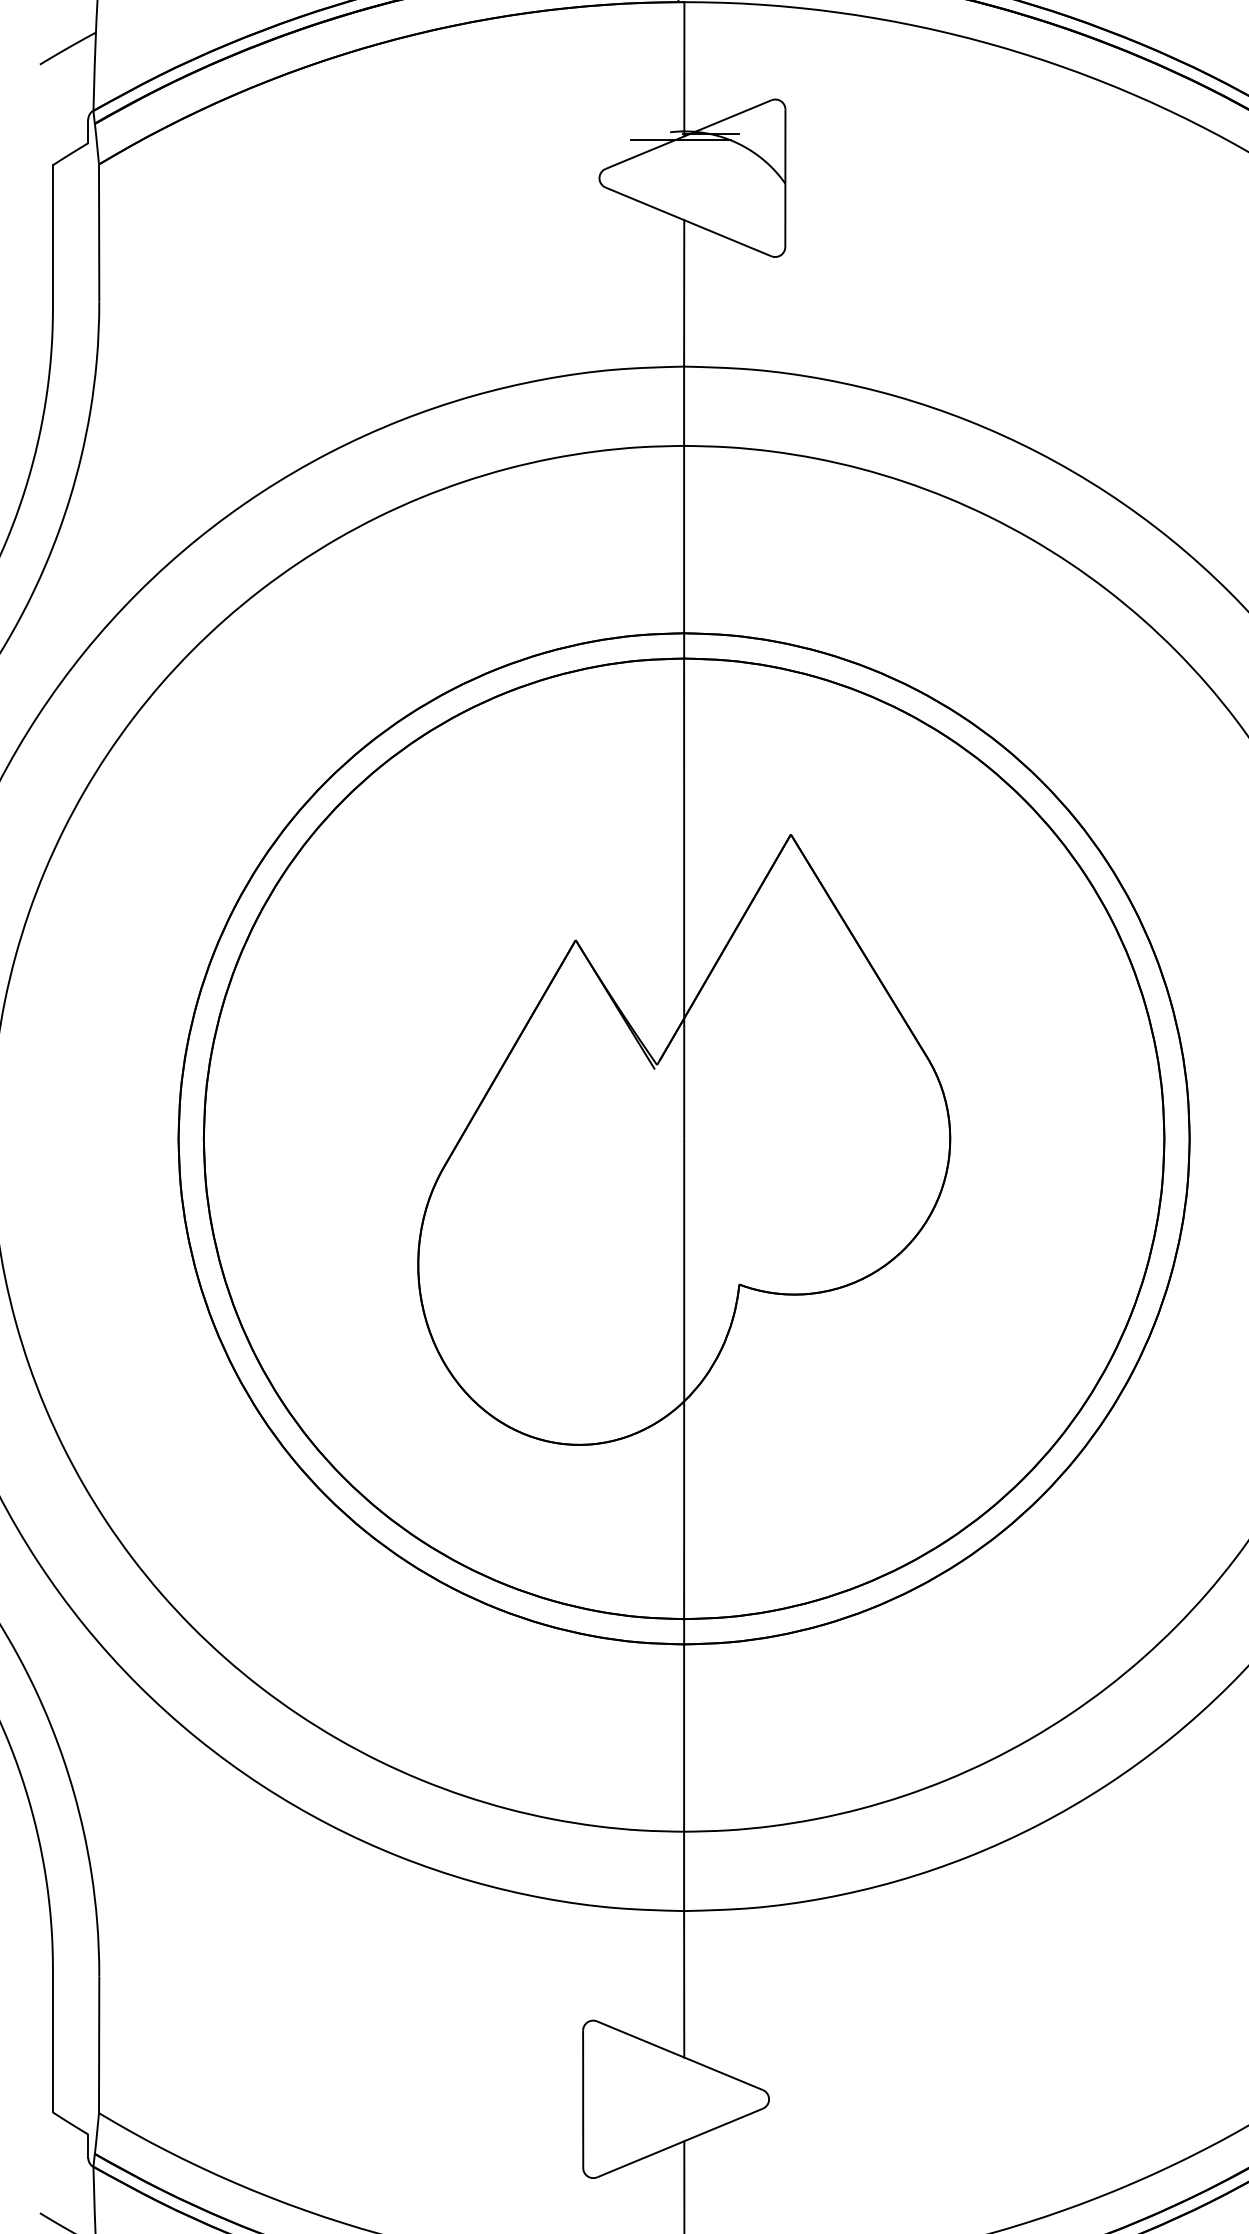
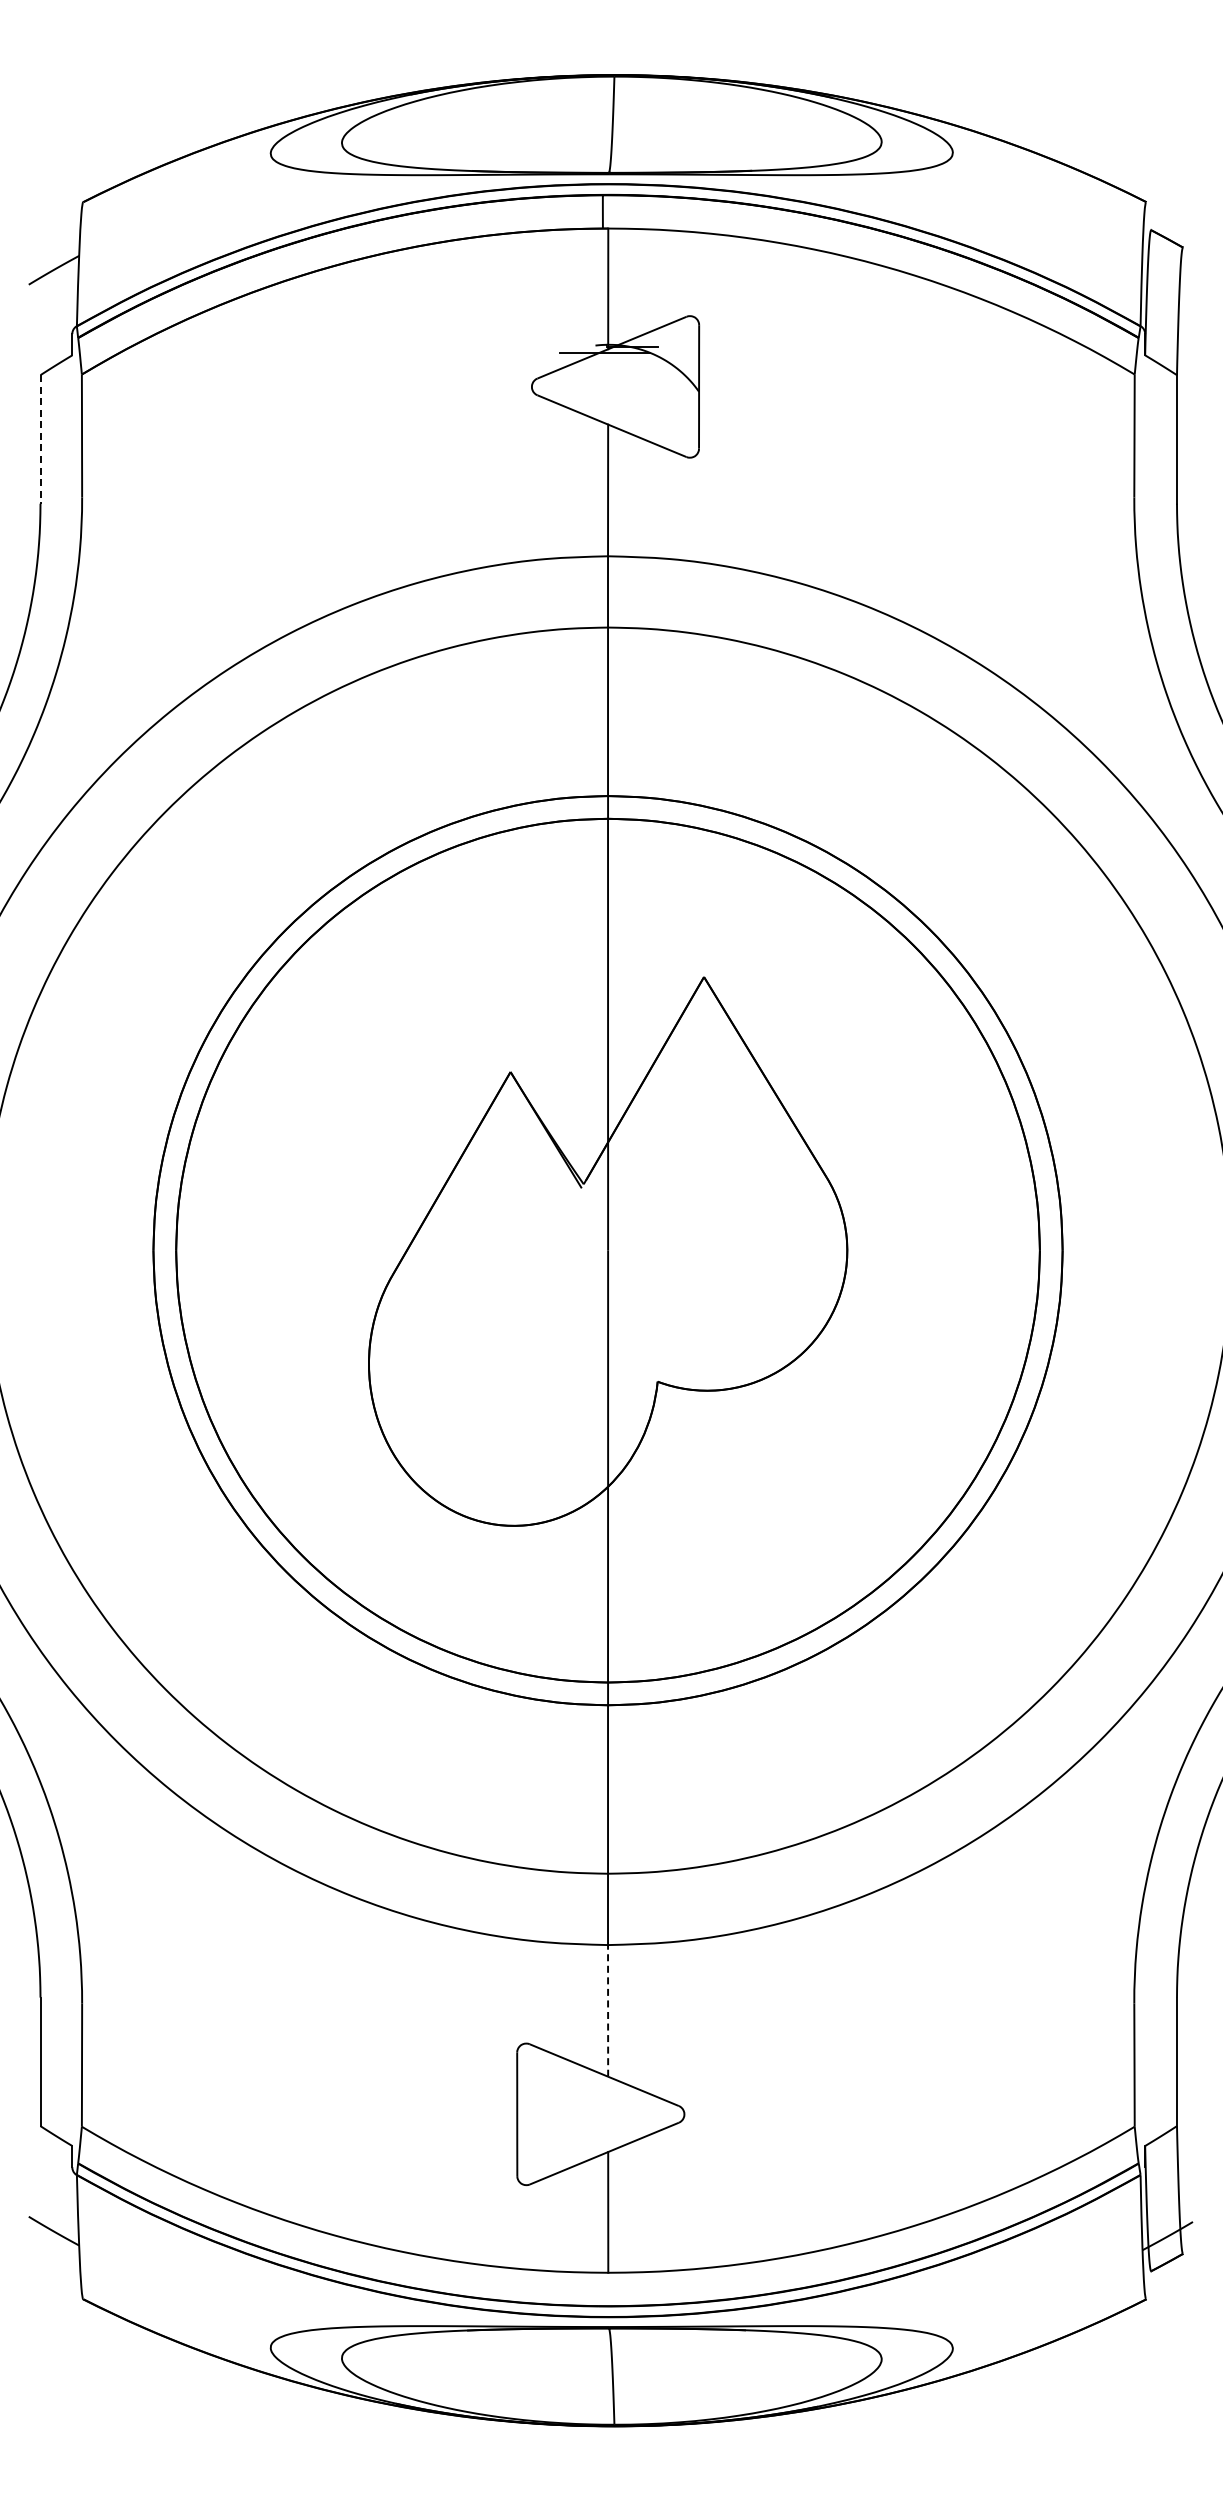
line: (52, 236) -> (40, 439), solid -> dashed
line: (684, 1983) -> (608, 2010), solid -> dashed

